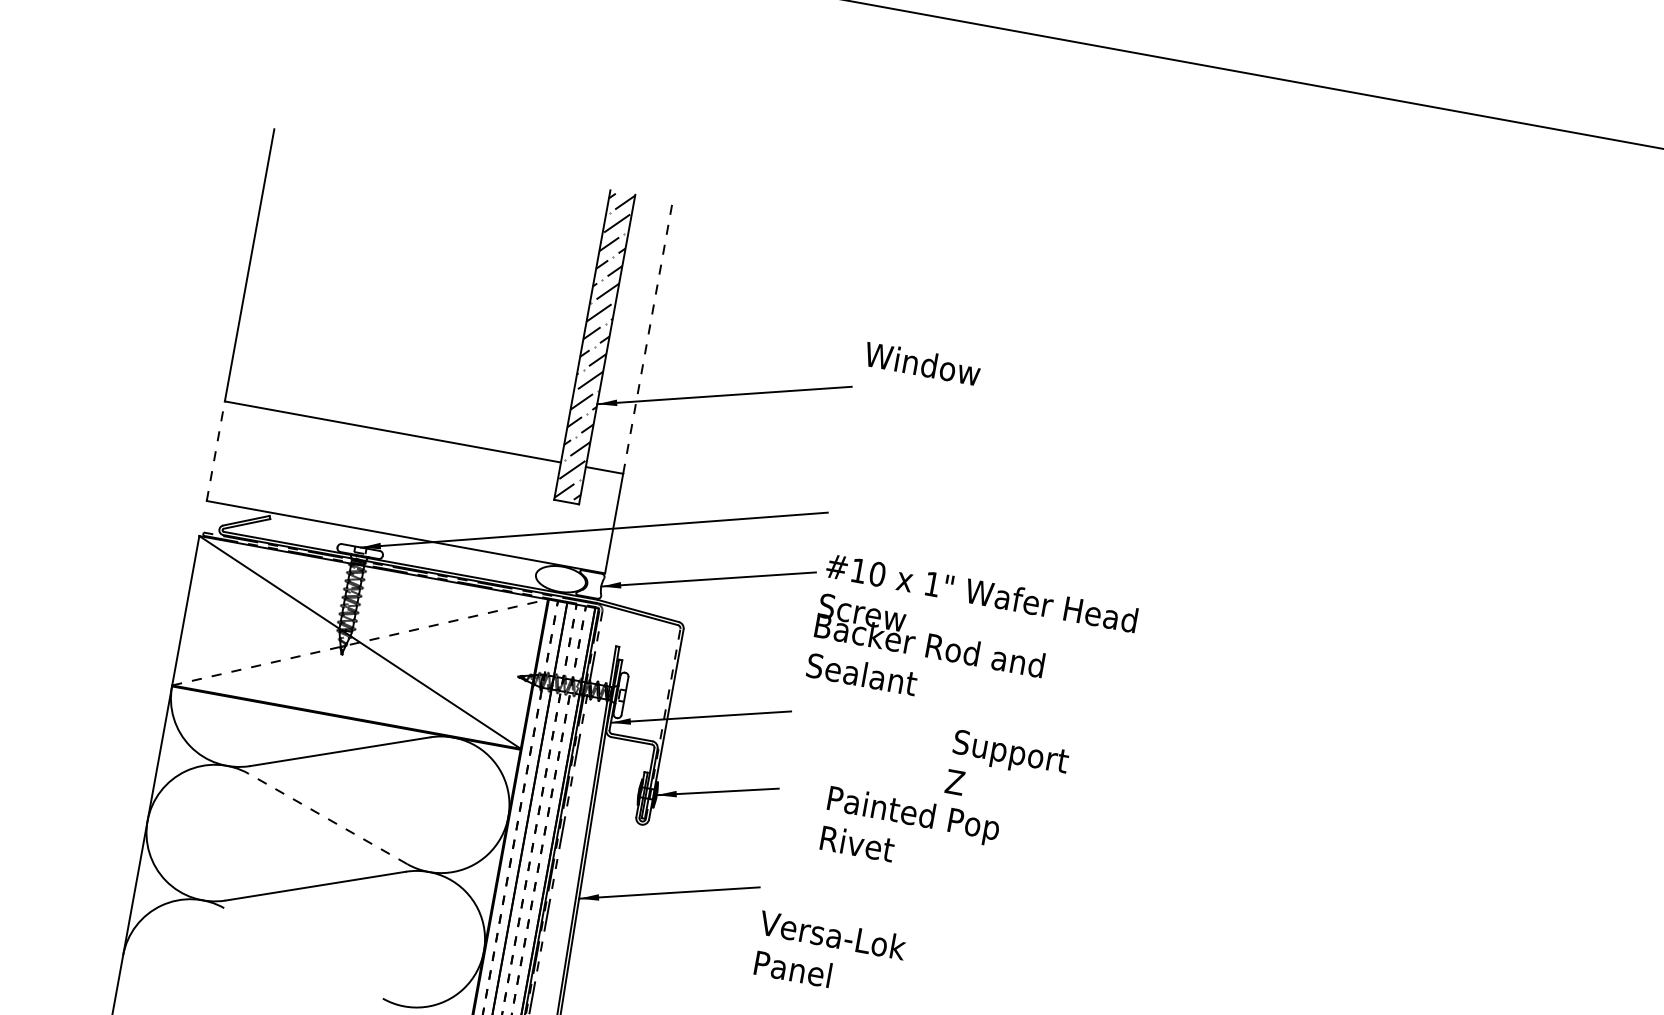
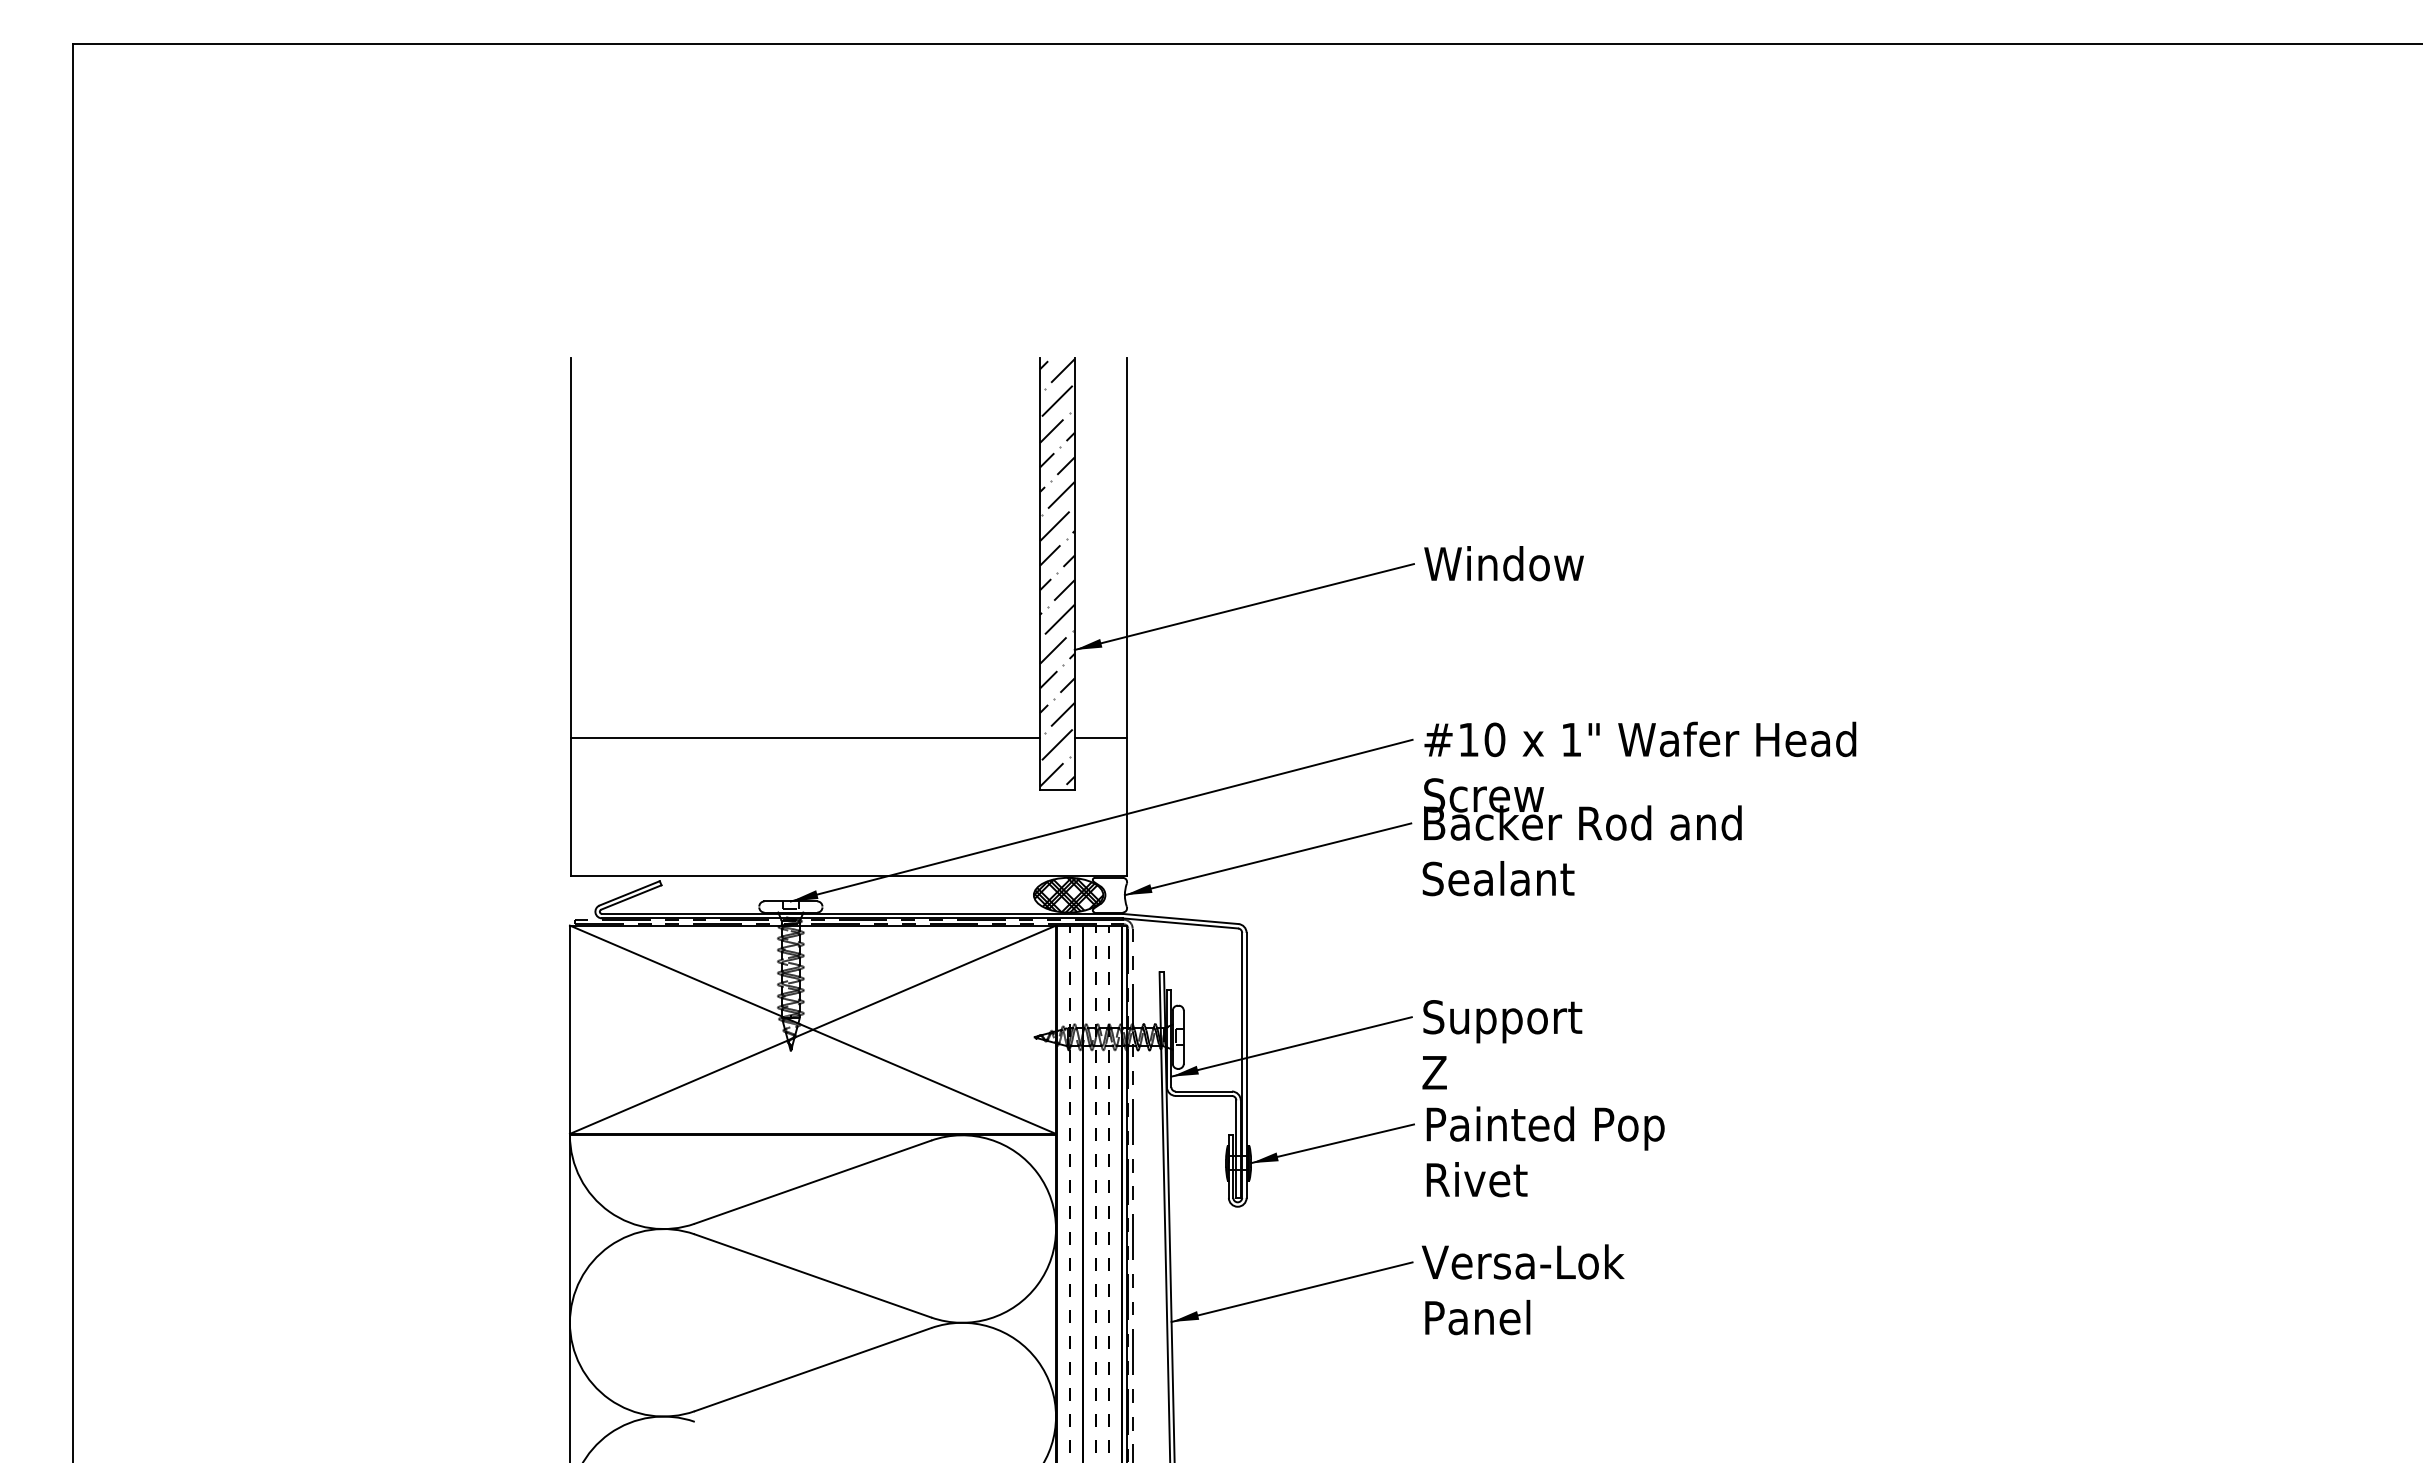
line: (647, 337) -> (1126, 547), dashed -> solid
text: (922, 363) -> (1503, 563), moved
line: (215, 450) -> (571, 806), dashed -> solid
hatch: (560, 578) -> (1068, 894), added
line: (360, 642) -> (813, 1029), dashed -> solid
text: (972, 642) -> (1639, 808), moved
line: (663, 723) -> (1242, 1064), dashed -> solid
text: (1007, 770) -> (1502, 1044), moved
line: (327, 818) -> (812, 1275), dashed -> solid
text: (910, 832) -> (1545, 1151), moved
text: (828, 954) -> (1522, 1289), moved

